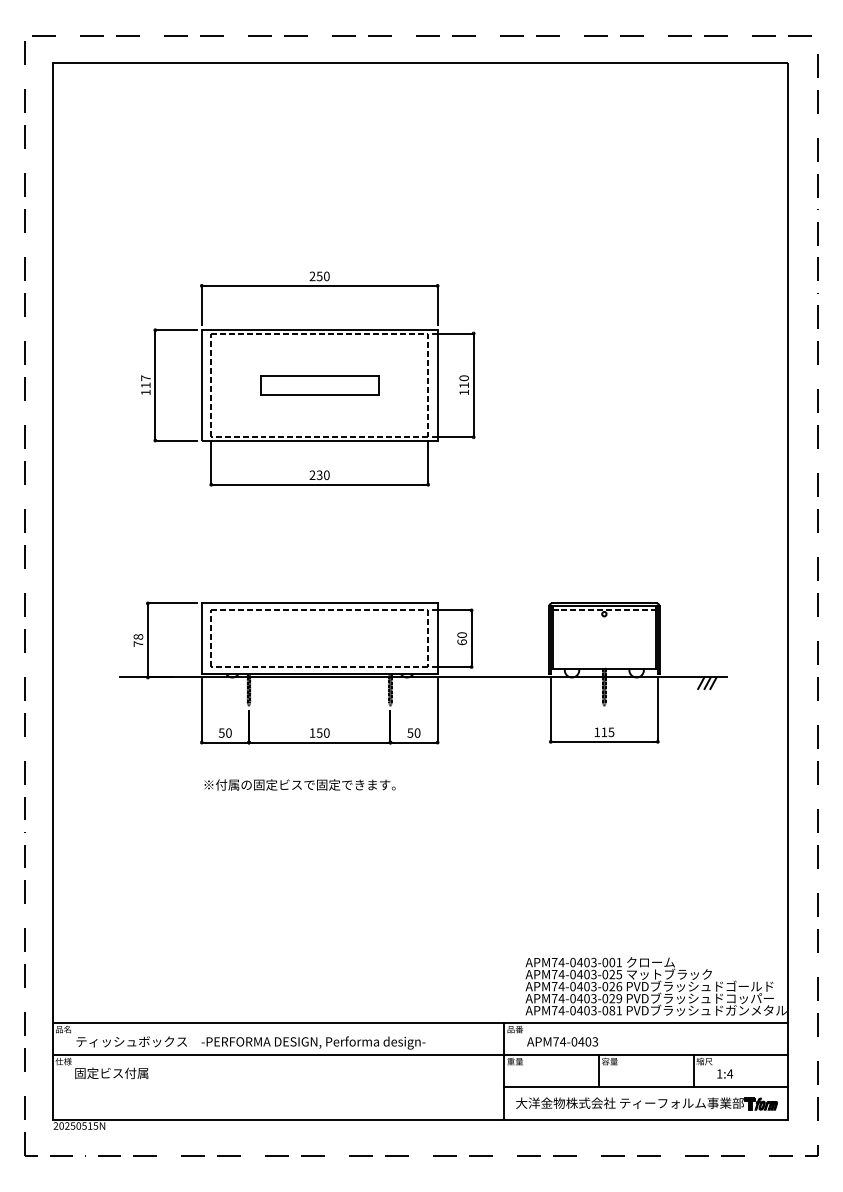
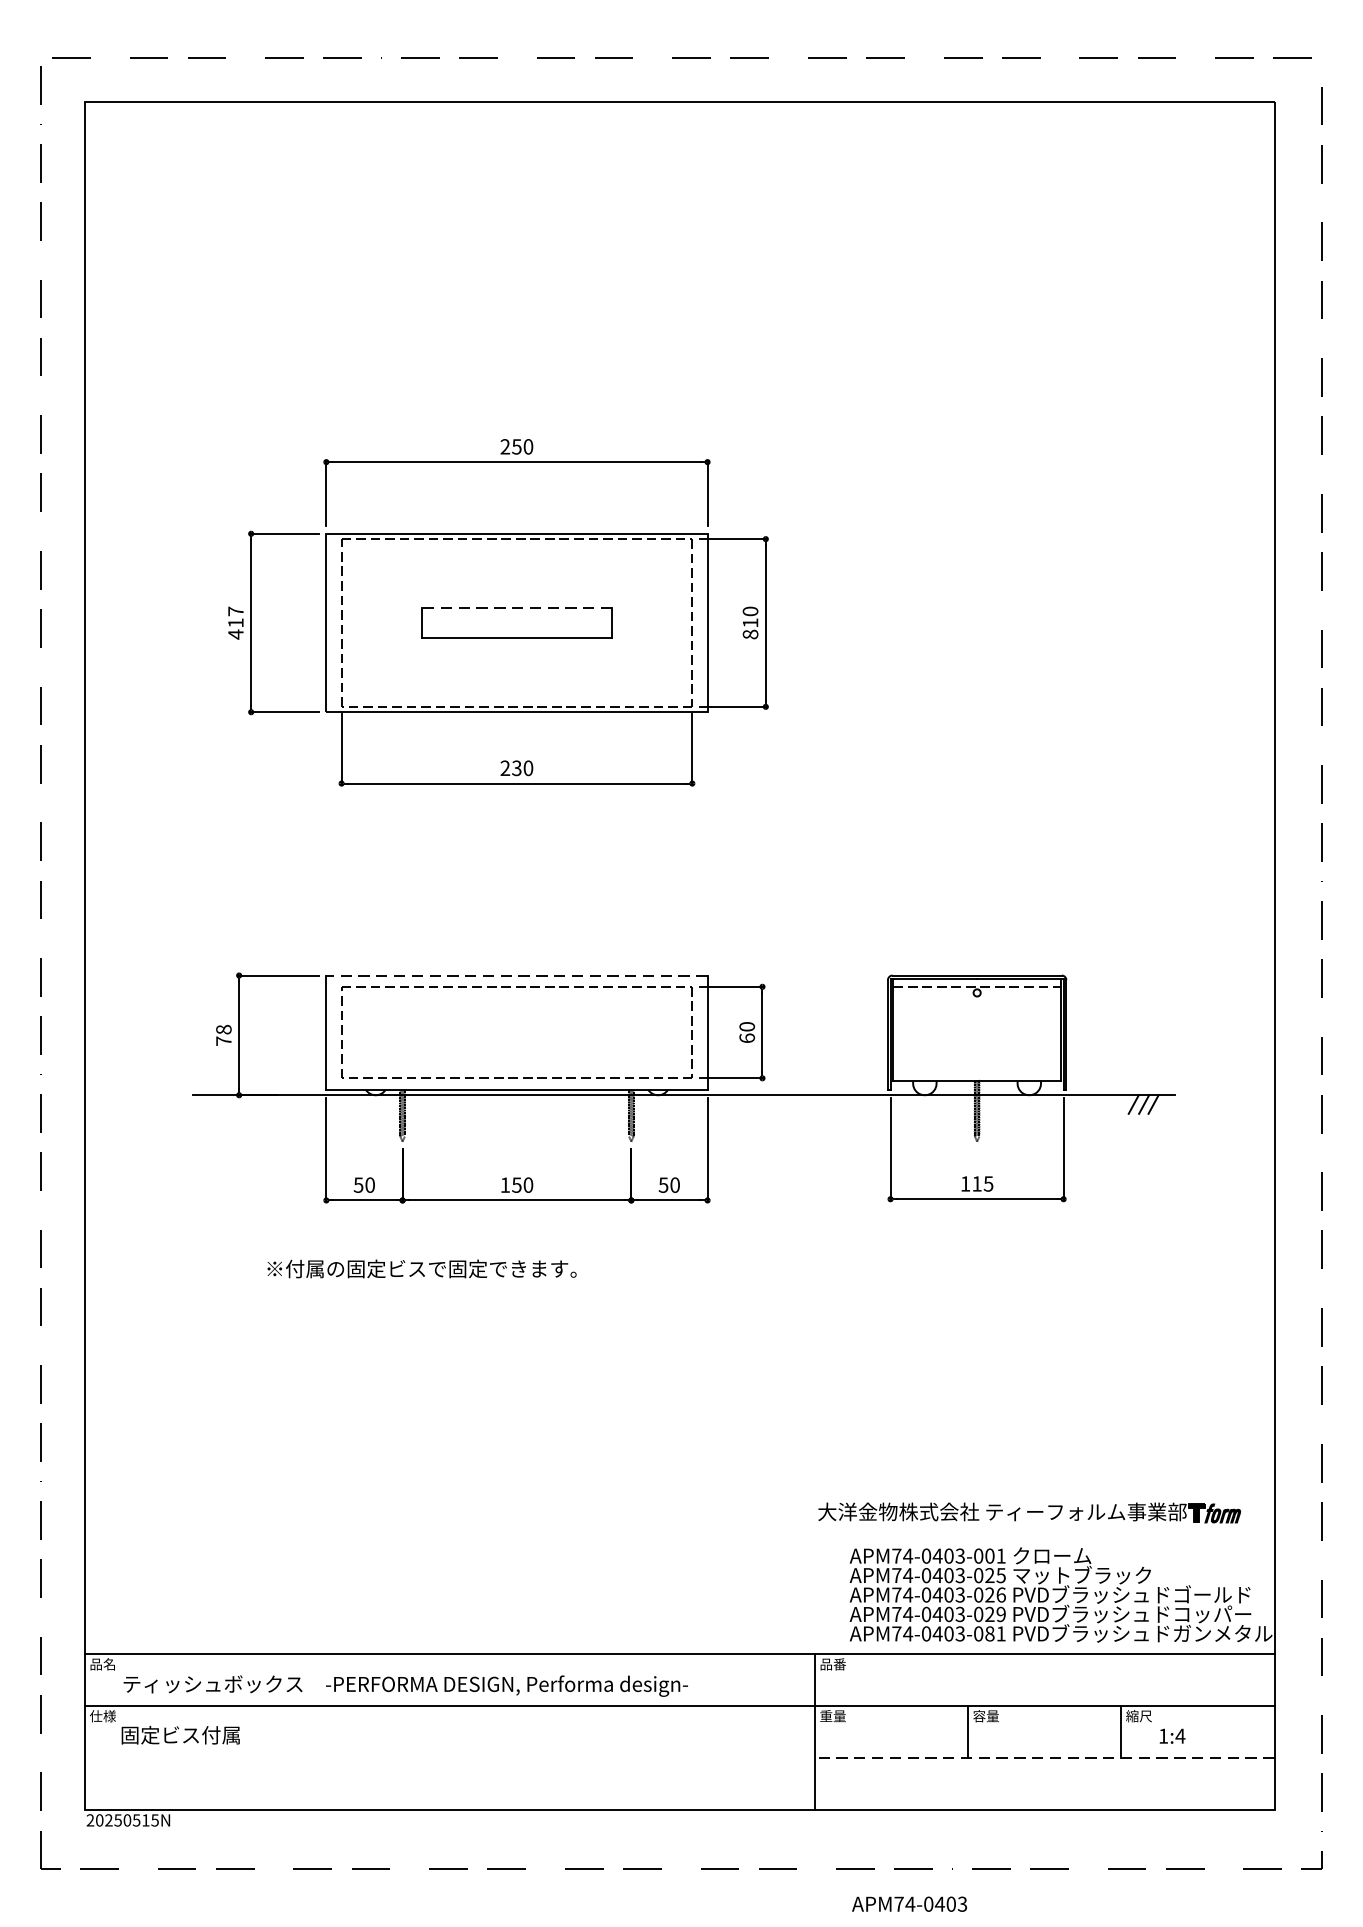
line: (319, 375) -> (516, 607), solid -> dashed
text: (145, 392) -> (235, 634), 117 -> 417
text: (464, 392) -> (751, 634), 110 -> 810
line: (319, 603) -> (516, 975), solid -> dashed
text: (299, 784) -> (421, 1268), moved
text: (562, 1041) -> (909, 1903), moved
line: (645, 1087) -> (1043, 1758), solid -> dashed
part: (646, 1103) -> (1029, 1512), moved

